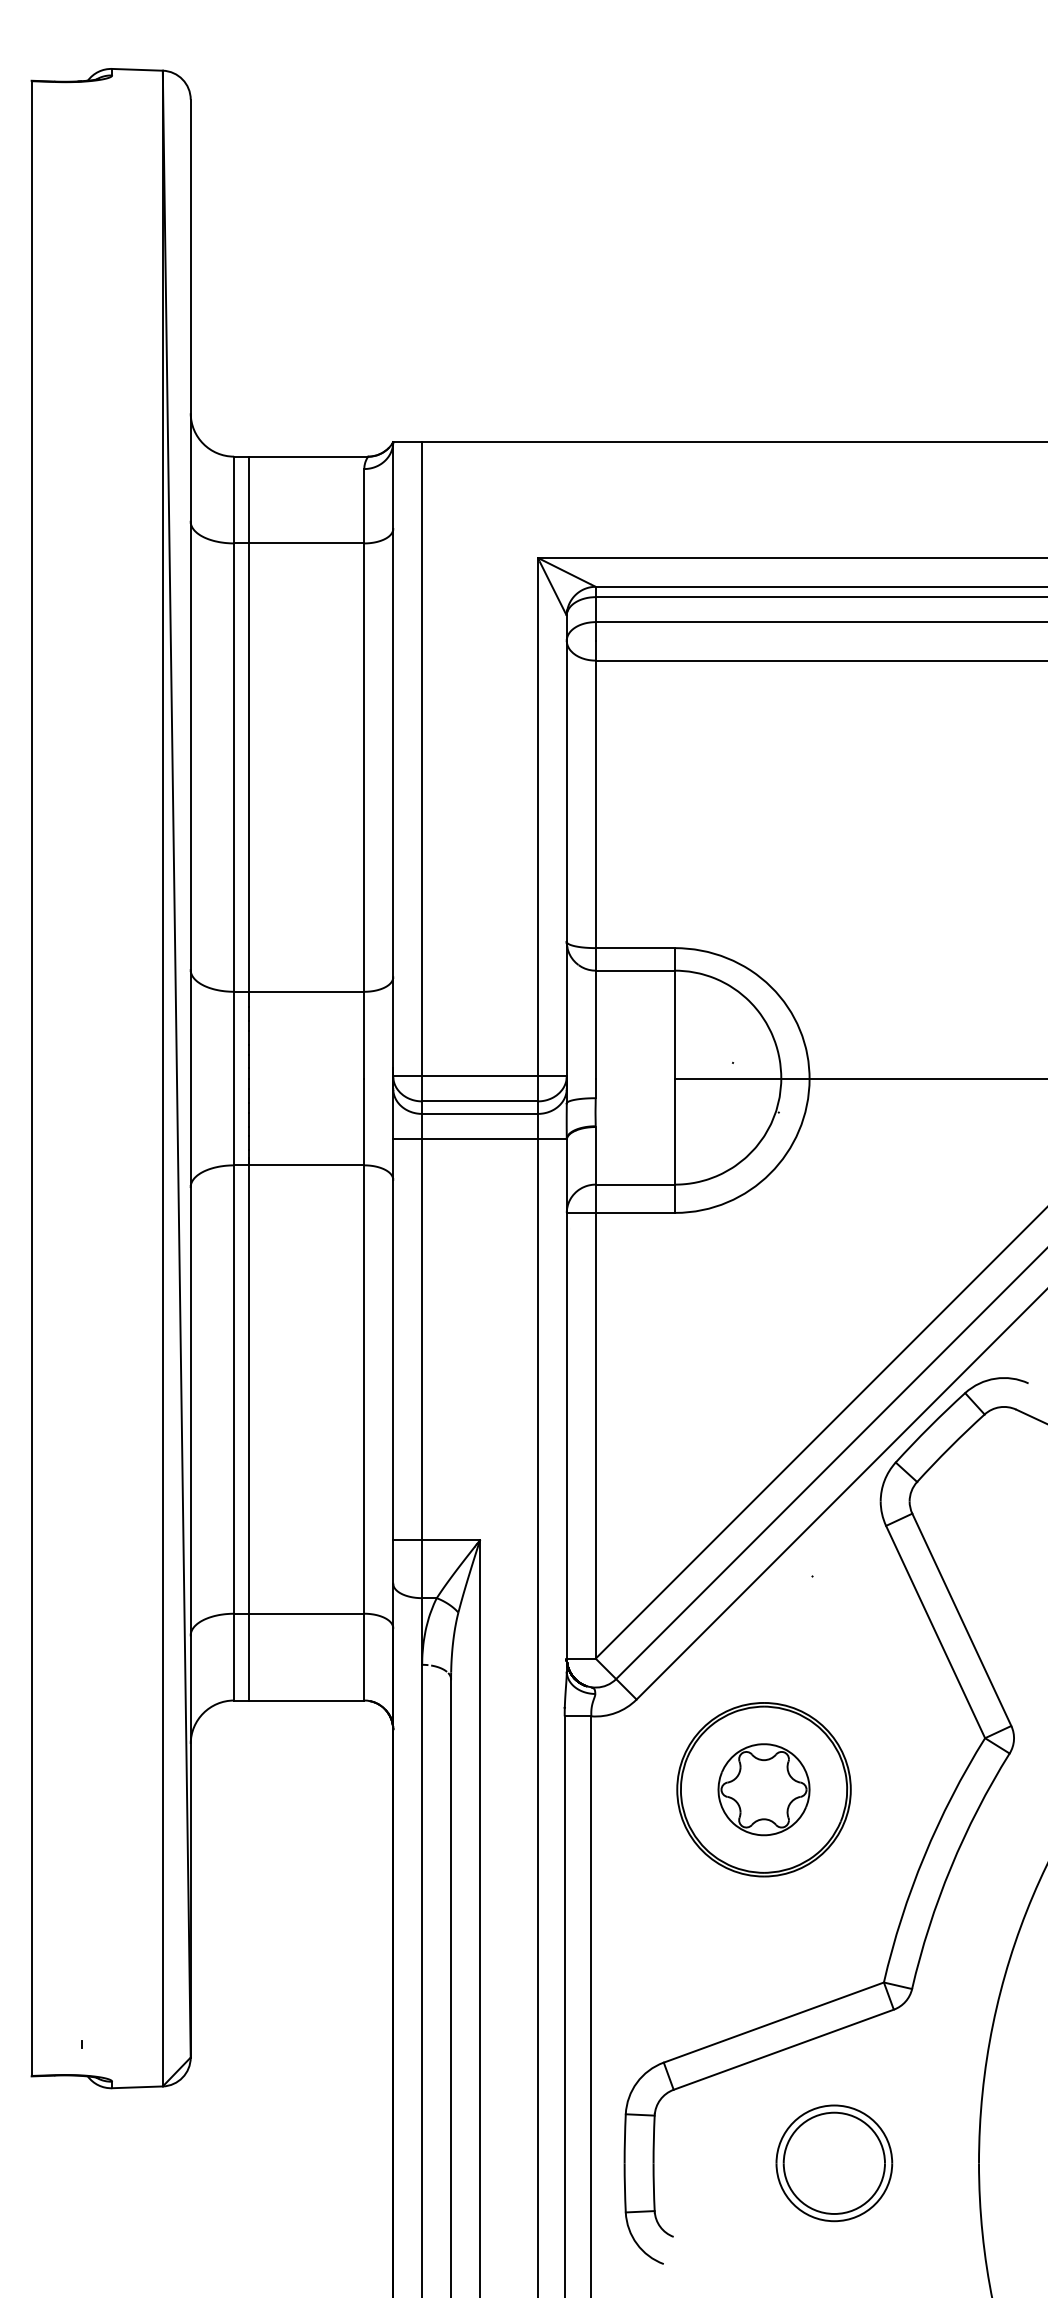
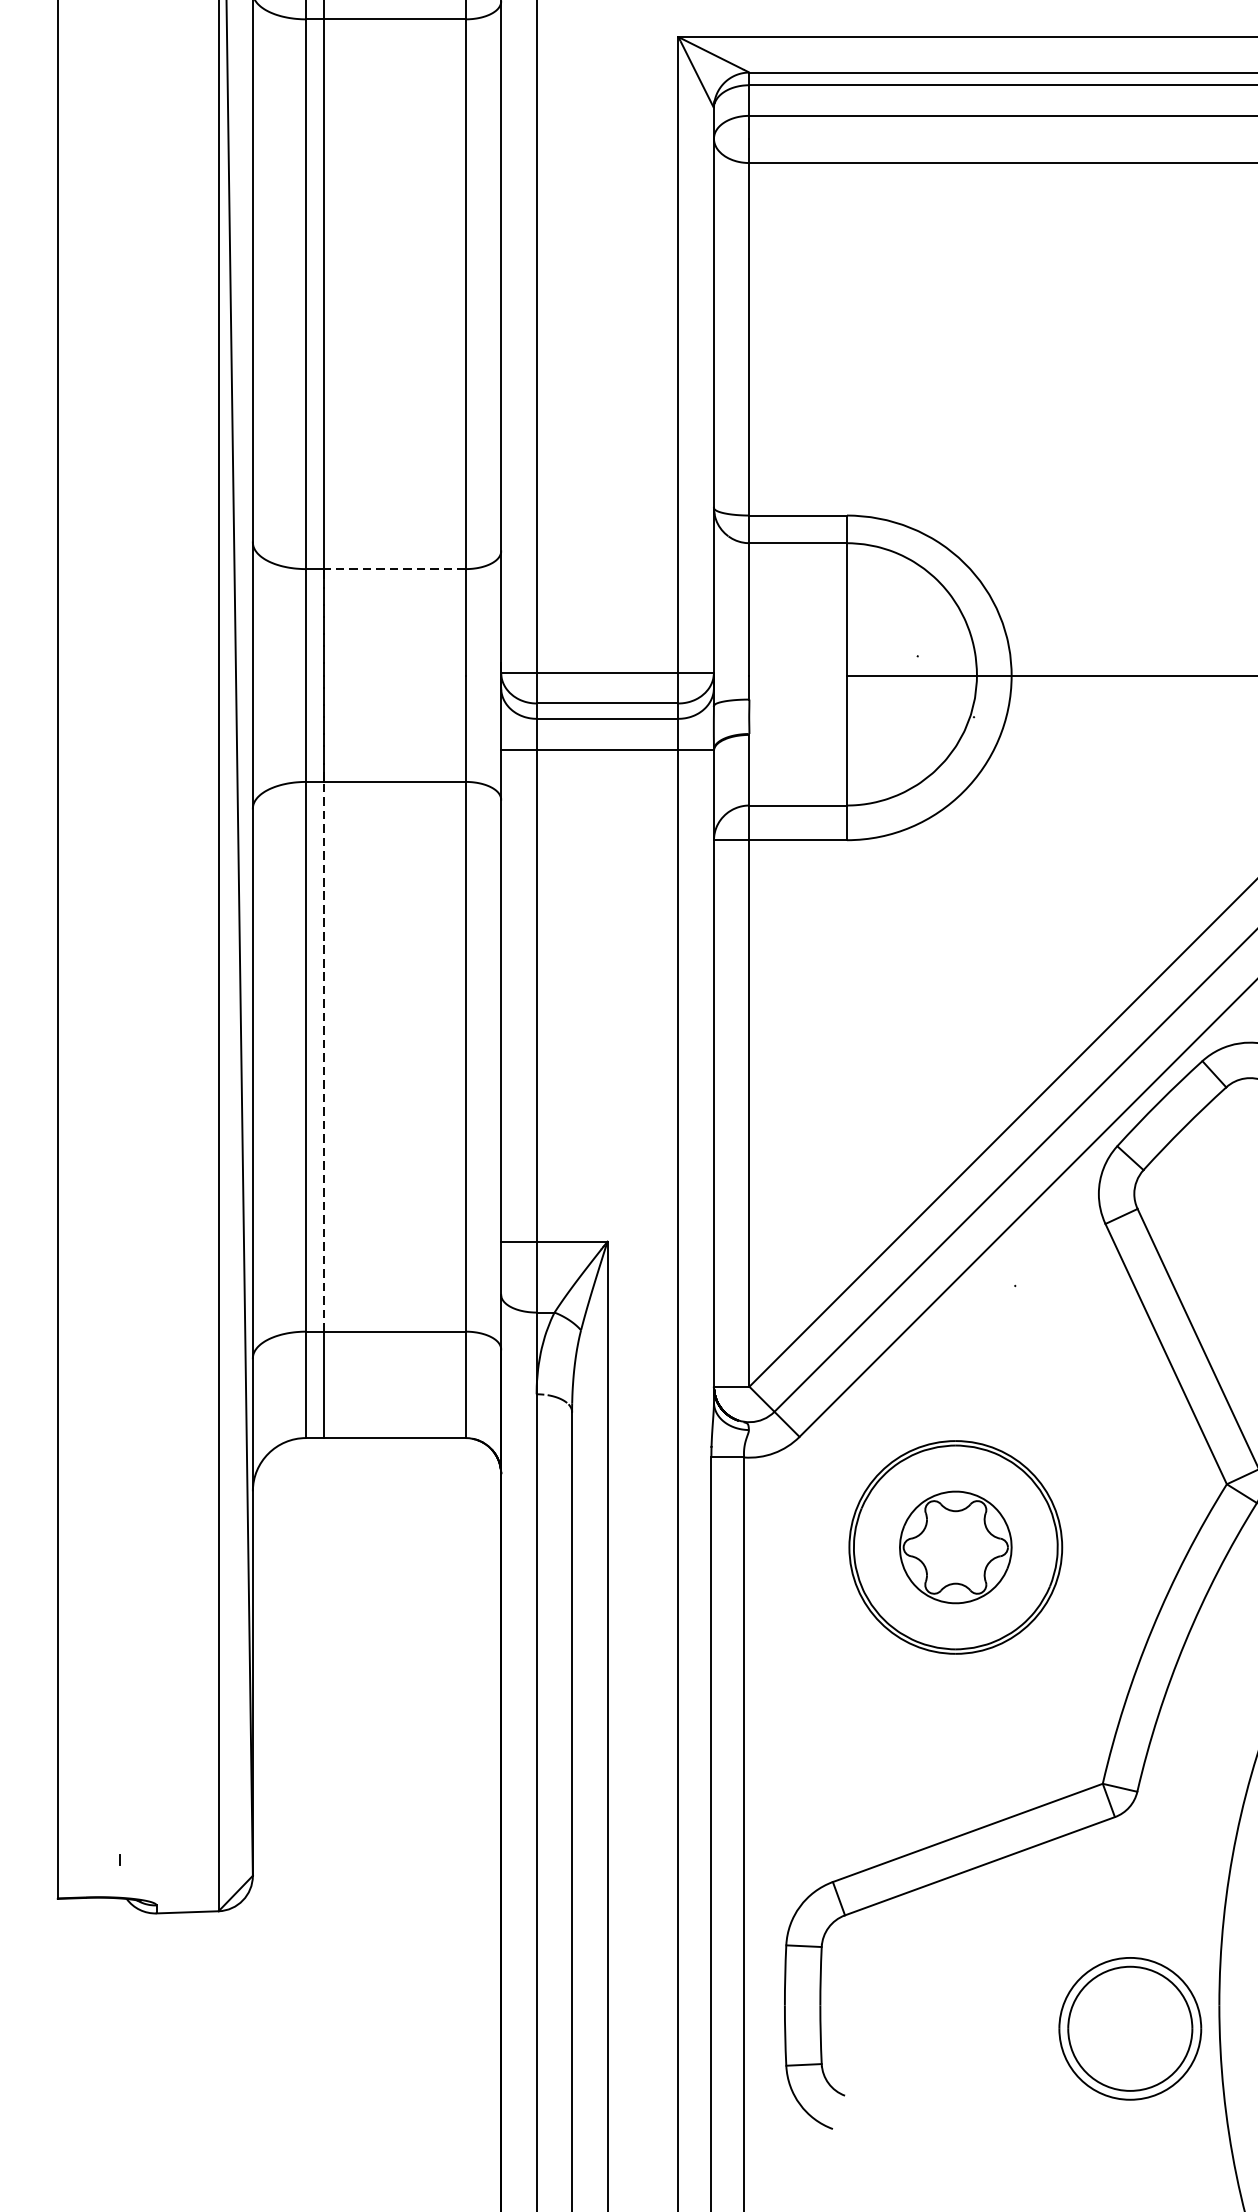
line: (306, 991) -> (394, 568), solid -> dashed
line: (248, 1389) -> (323, 1056), solid -> dashed
part: (834, 2163) -> (1130, 2029), moved

